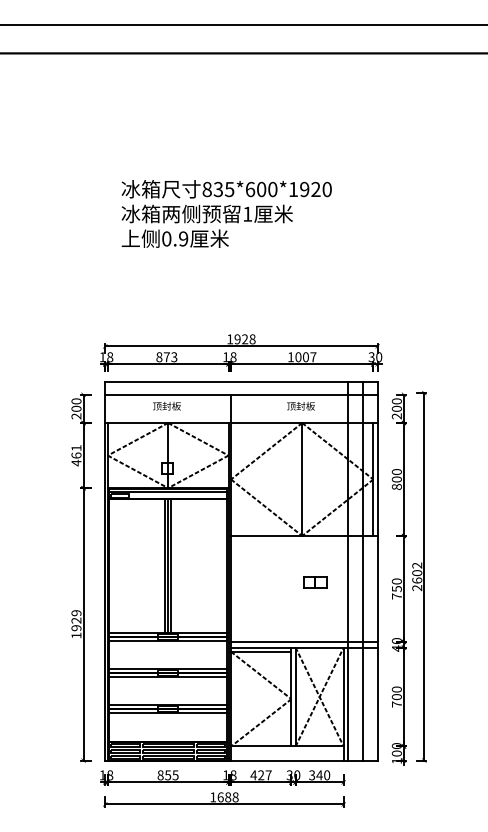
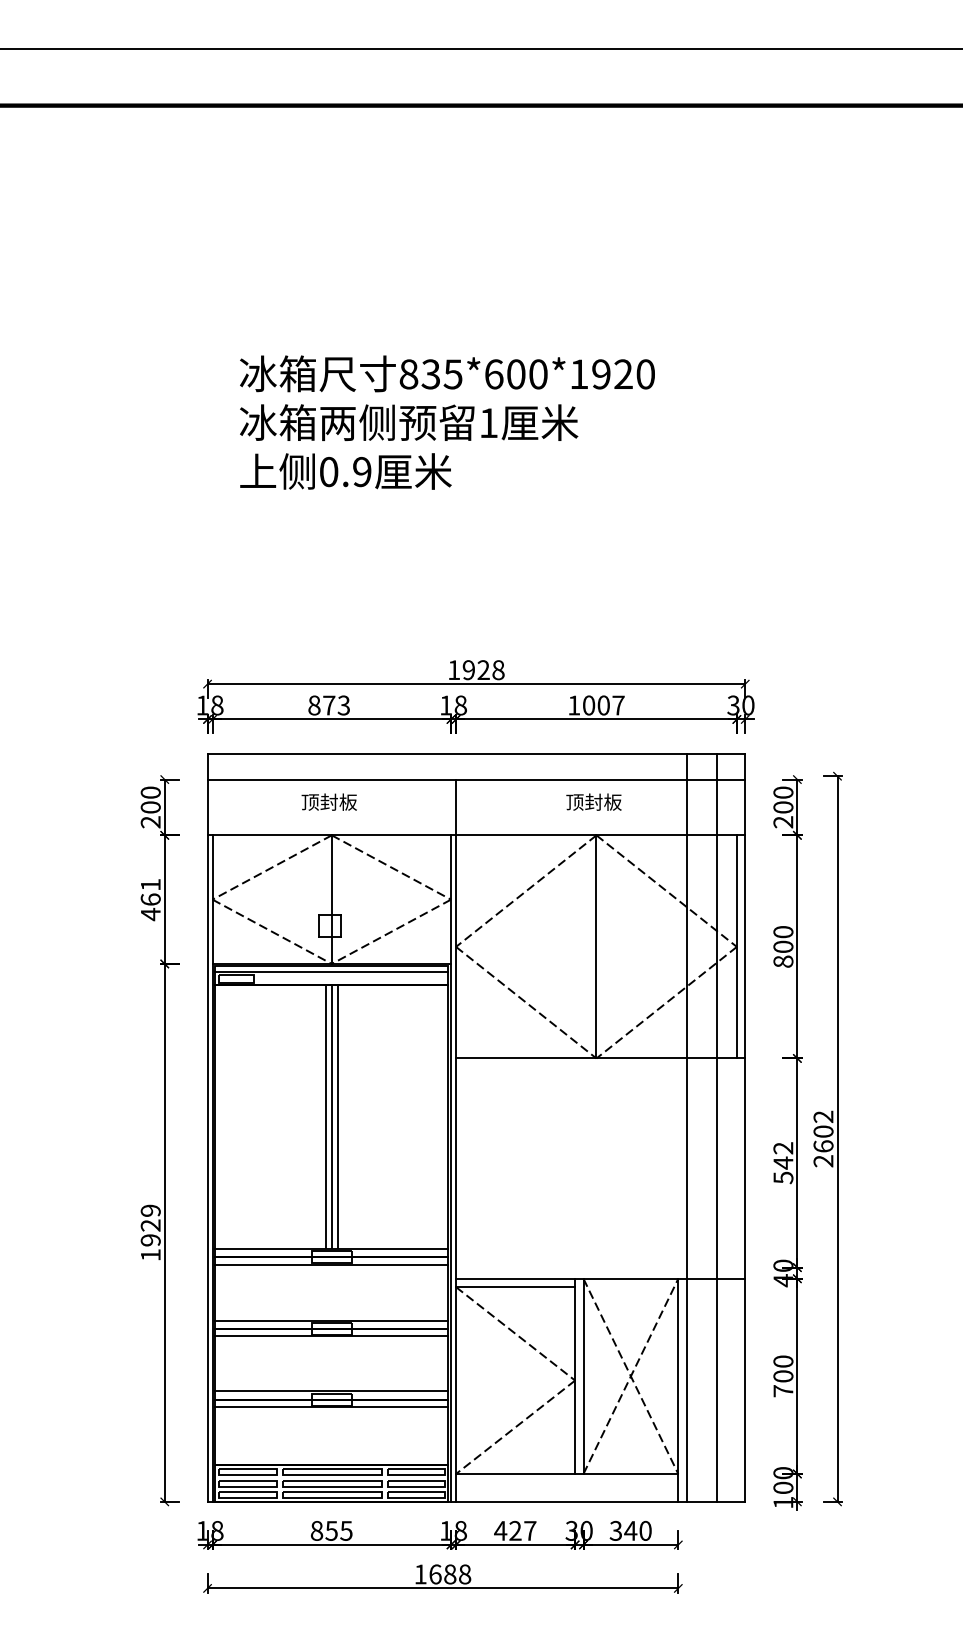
part: (315, 582) -> (622, 1150), removed
text: (396, 588) -> (782, 1162), 750 -> 542
line: (304, 641) -> (600, 1266), removed

